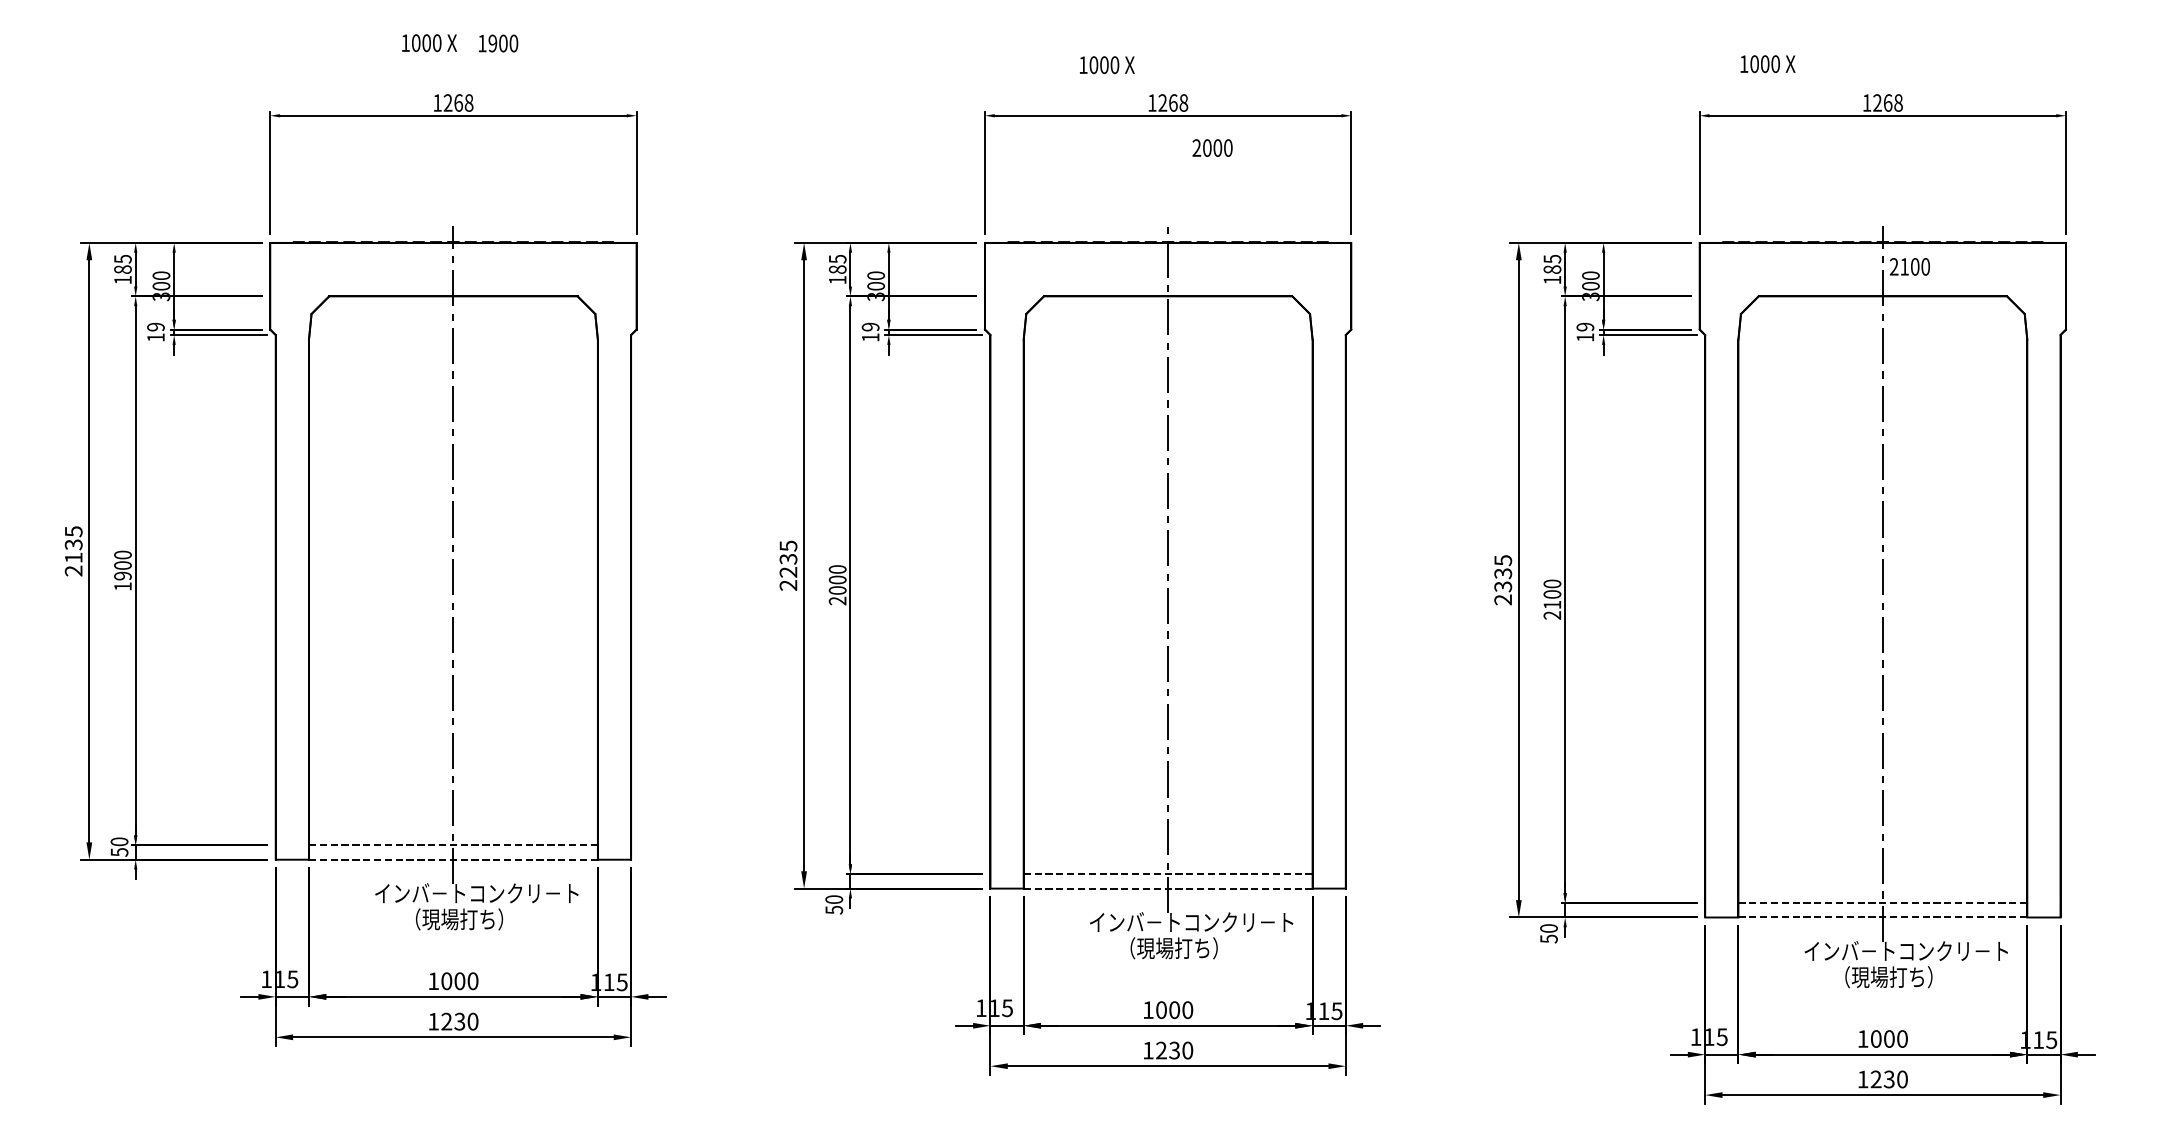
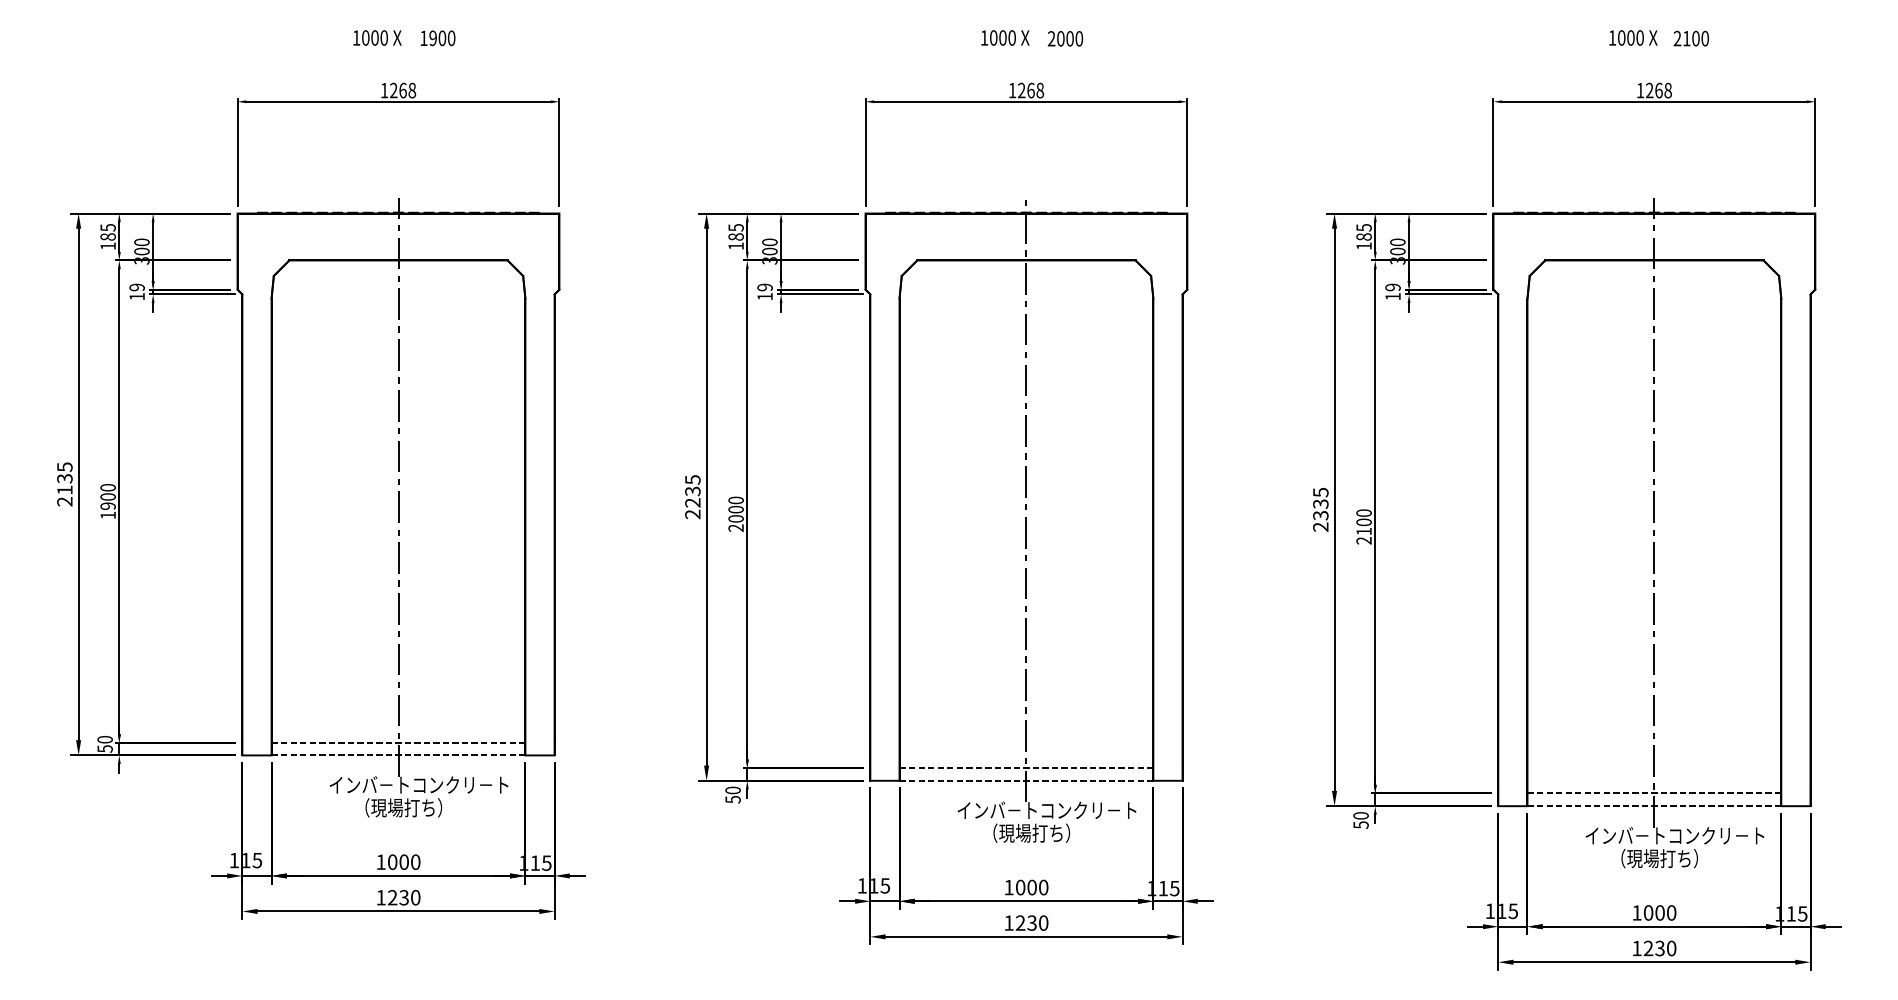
text: (1767, 64) -> (1632, 38), moved
text: (1107, 65) -> (1005, 38), moved
text: (1212, 147) -> (1065, 38), moved
text: (1909, 266) -> (1690, 38), moved

